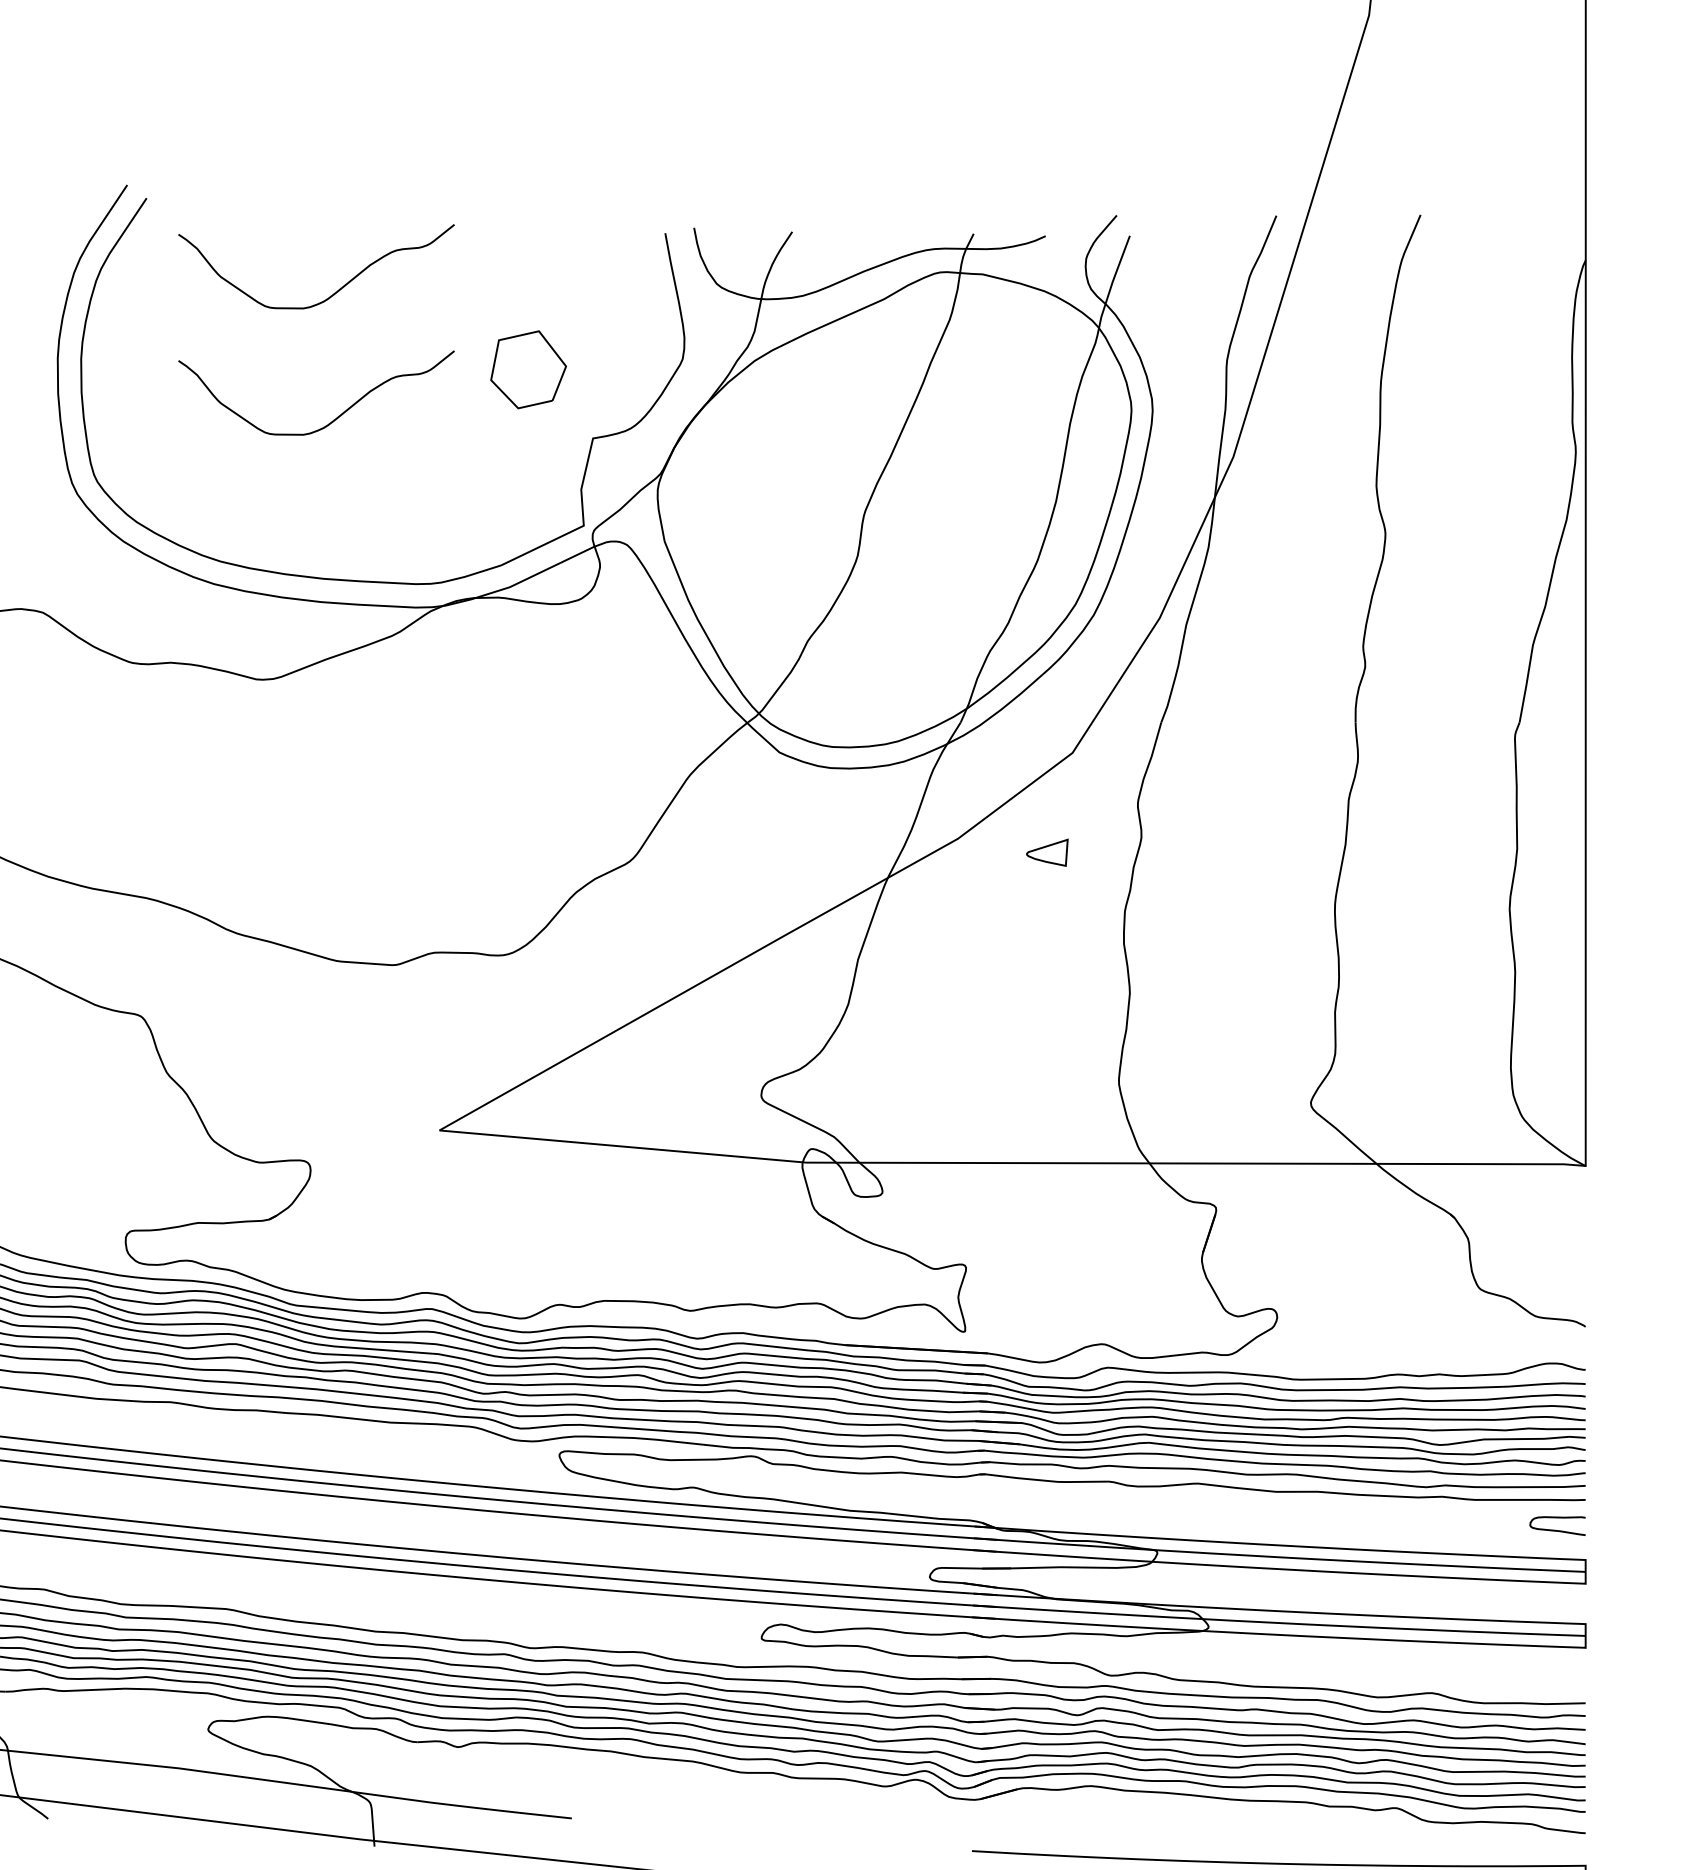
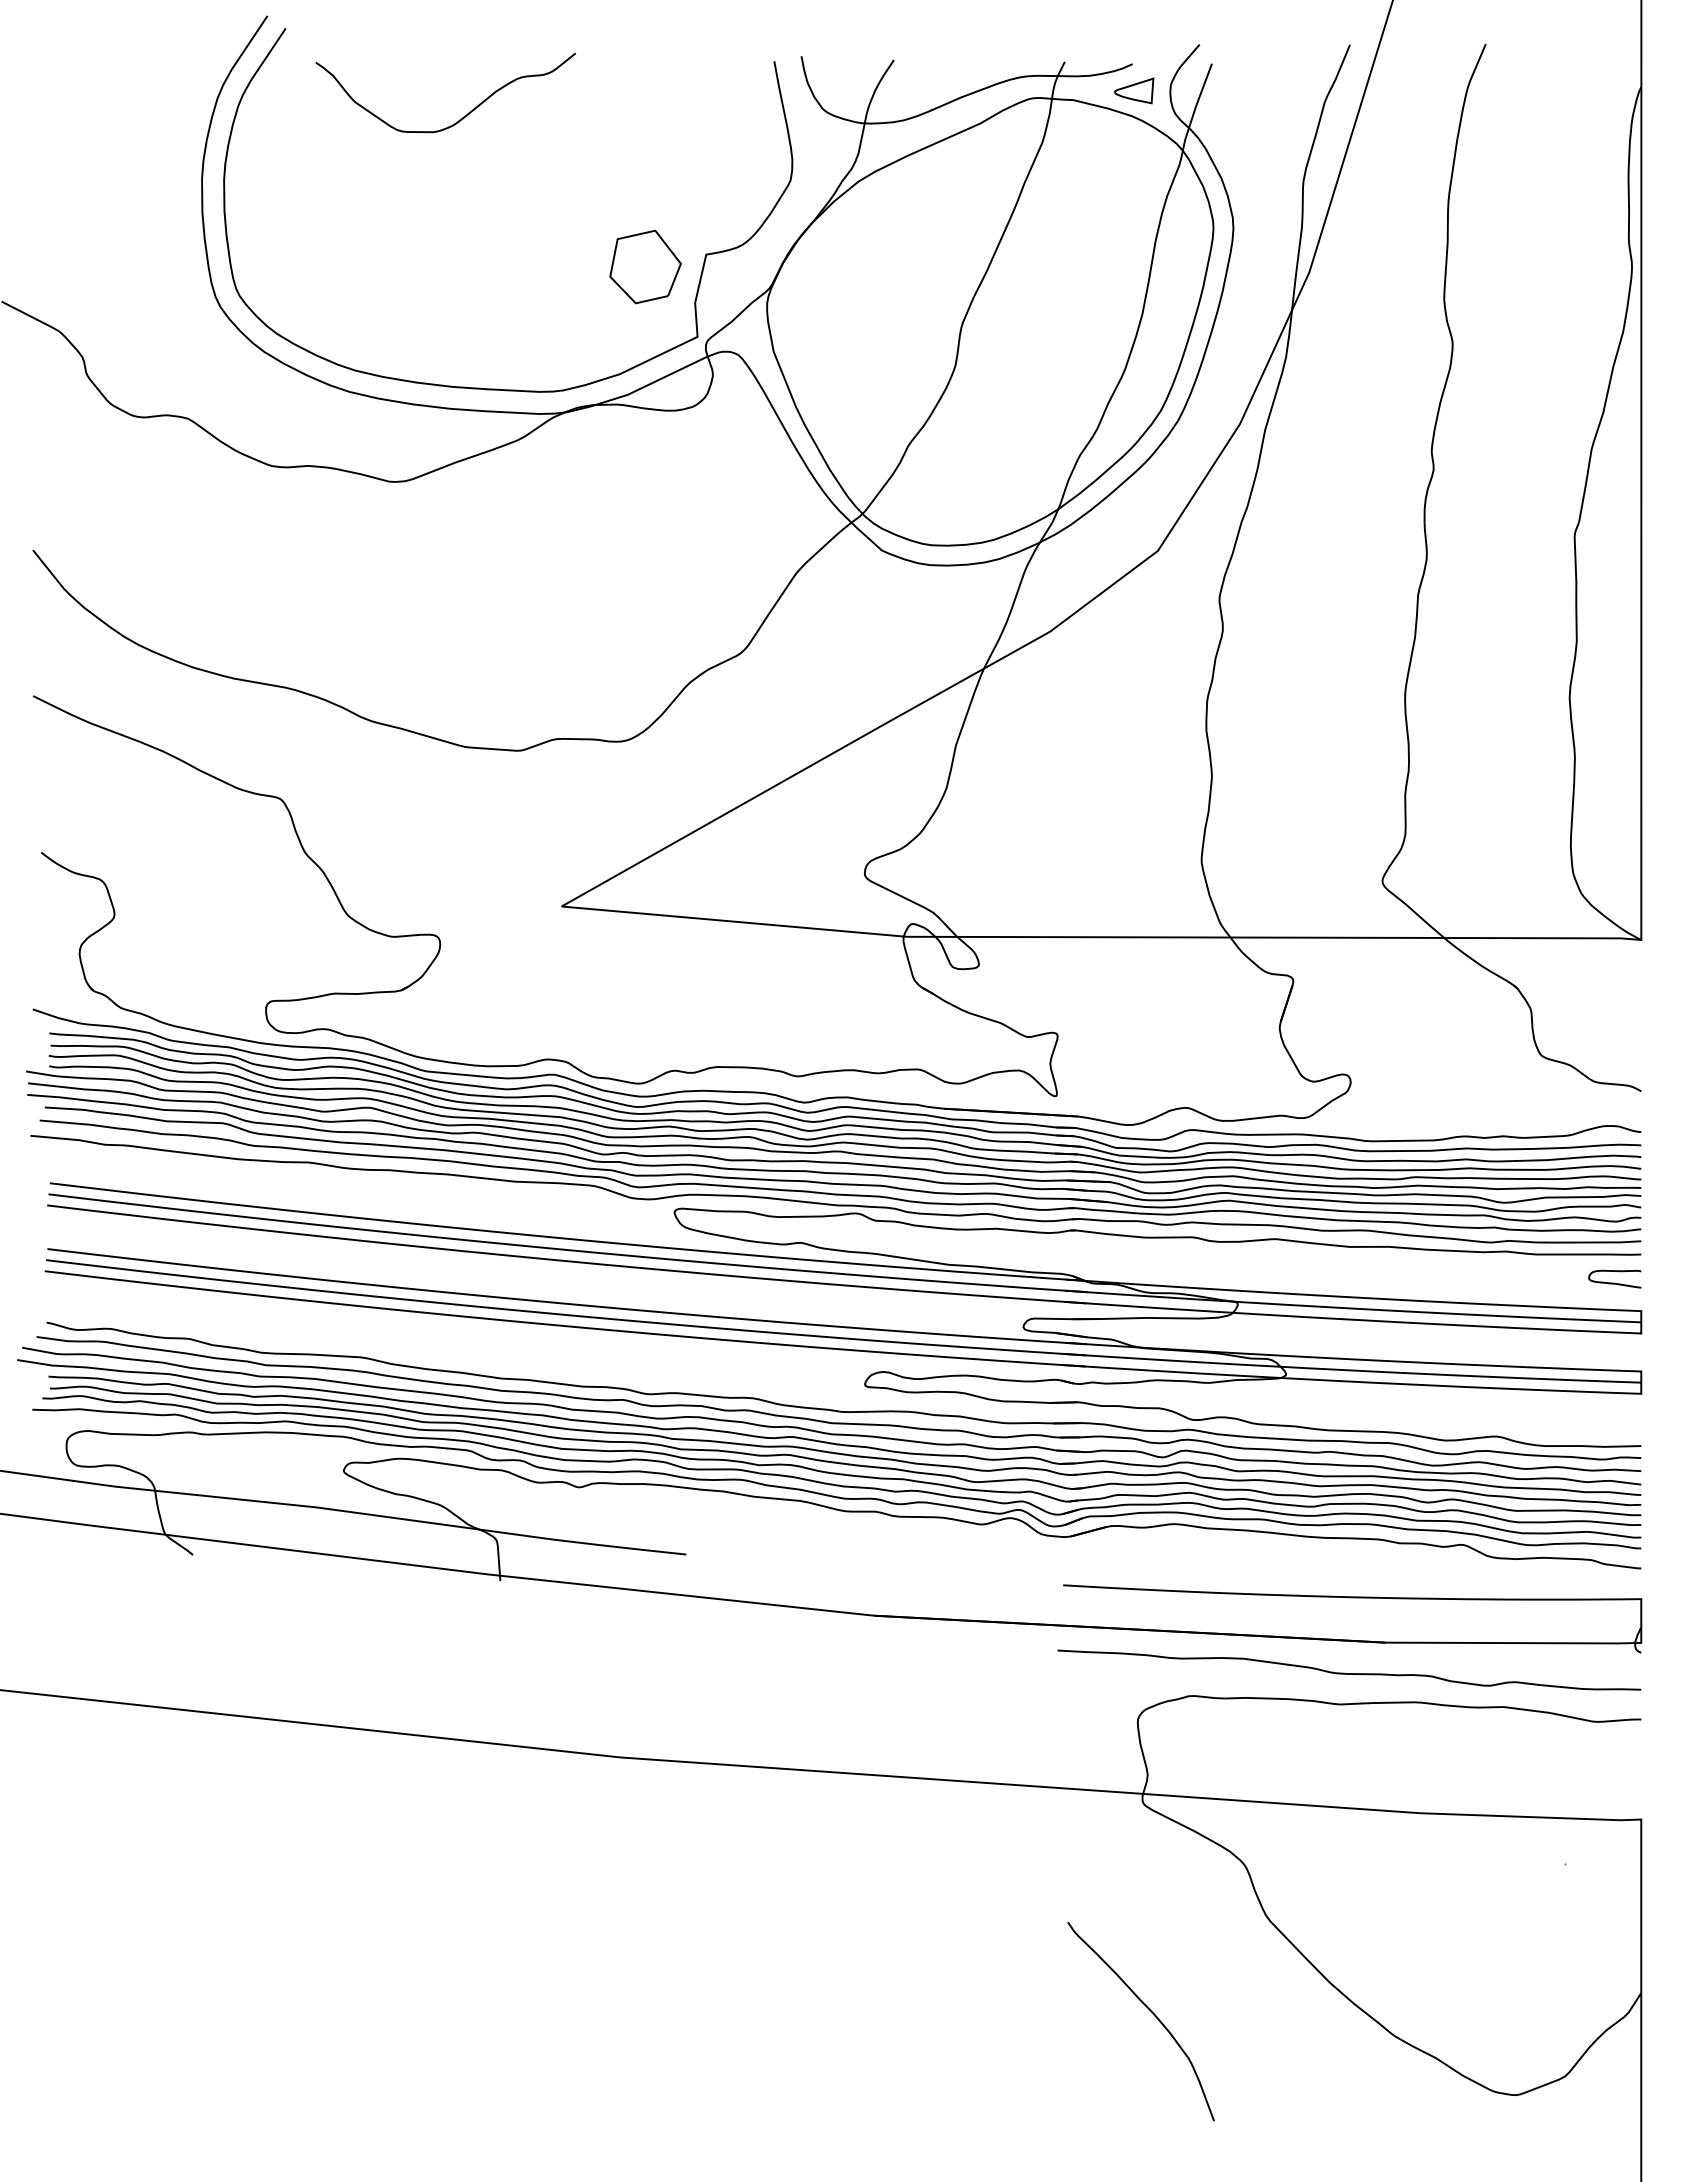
part: (528, 369) -> (645, 266), moved
curve: (335, 418) -> (463, 235), removed
part: (1047, 852) -> (1134, 90), moved

